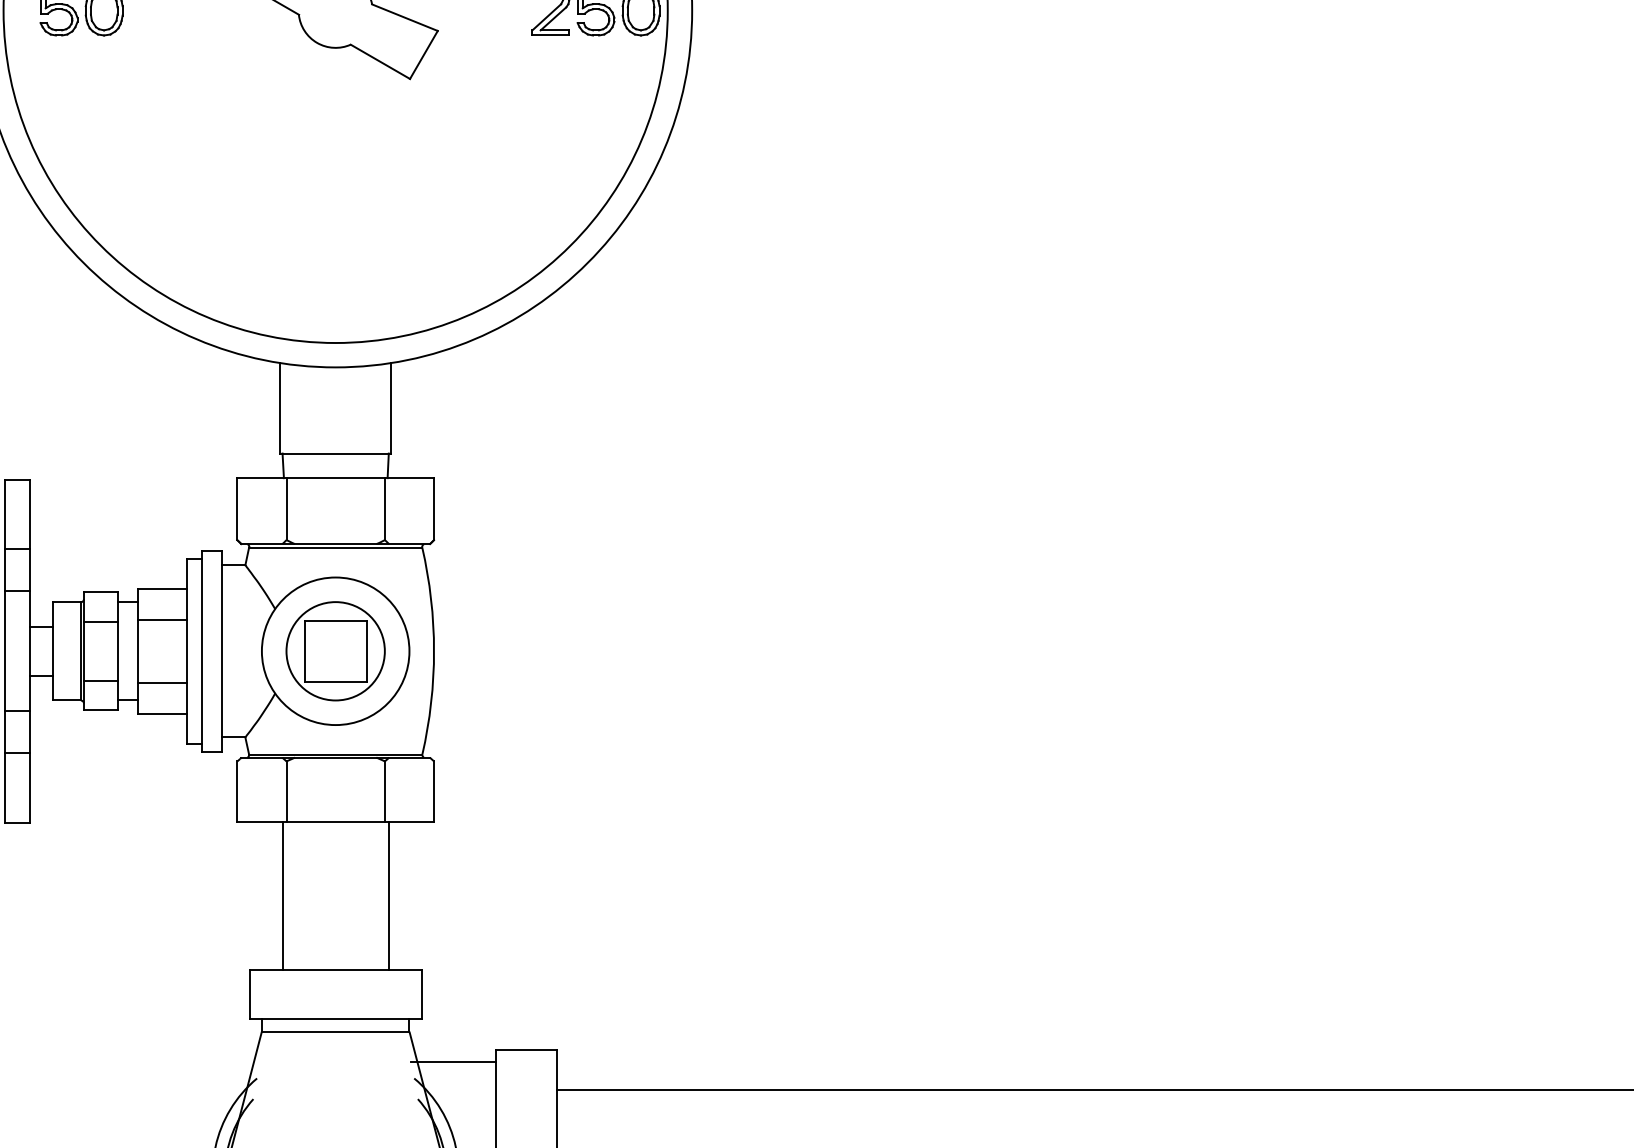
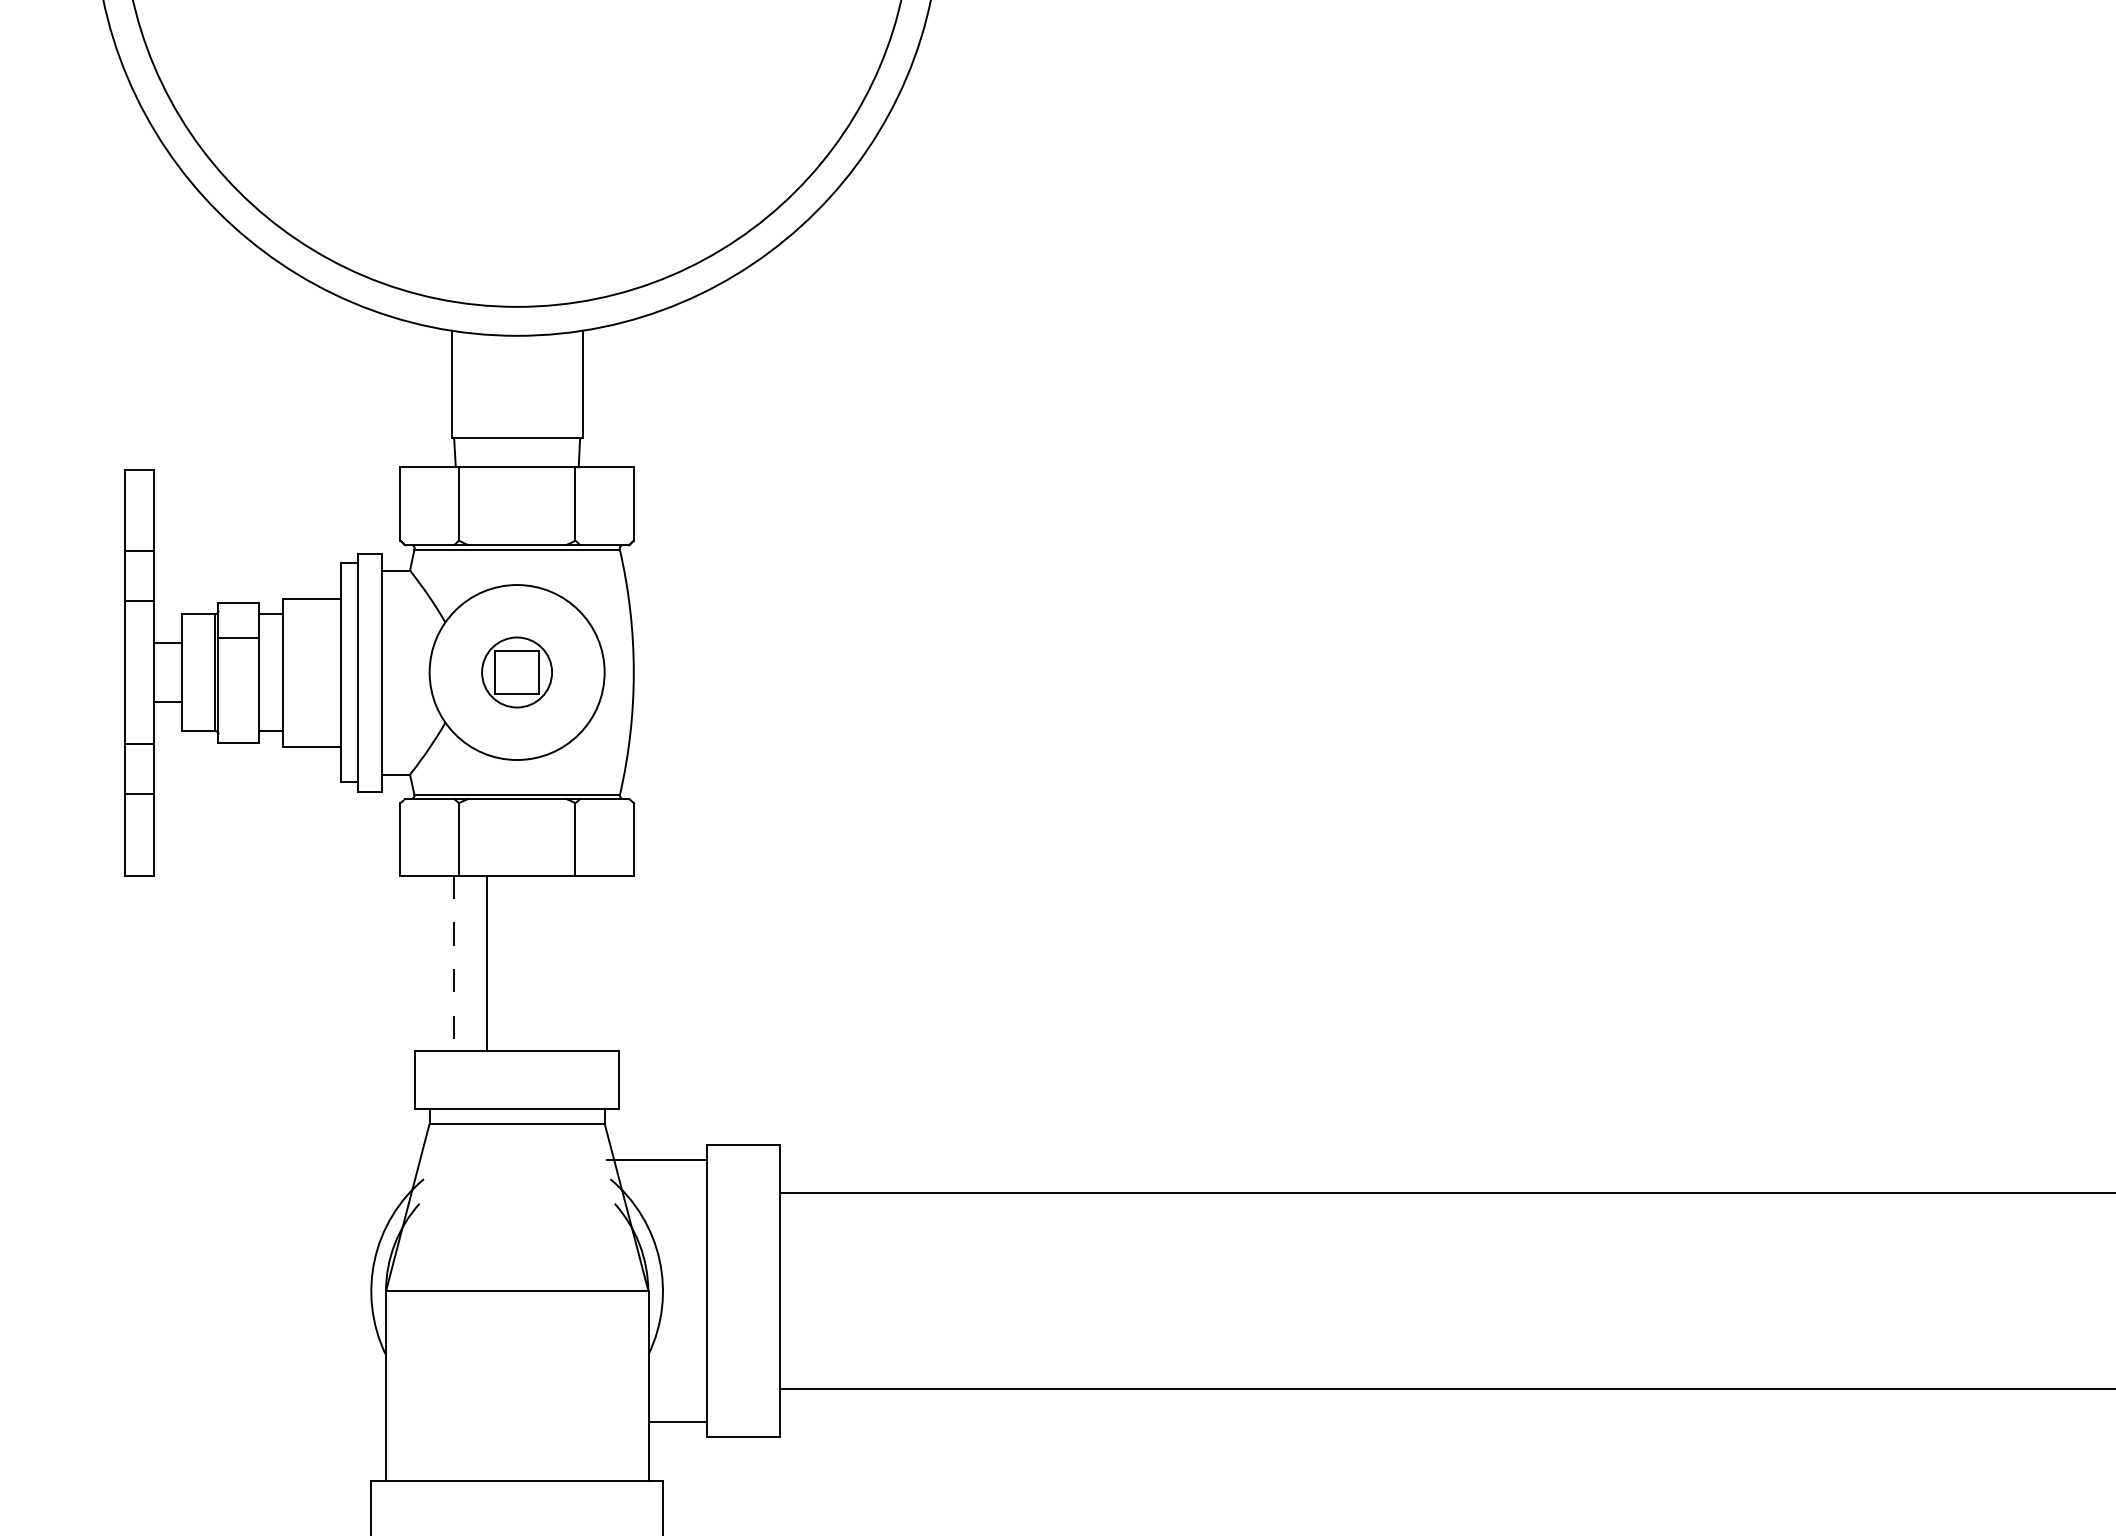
line: (162, 620) -> (311, 635), removed
part: (335, 651) -> (516, 672), size x0.6
line: (100, 680) -> (238, 707), removed
line: (162, 682) -> (311, 709), removed
line: (389, 895) -> (487, 962), moved
line: (282, 896) -> (454, 963), solid -> dashed

